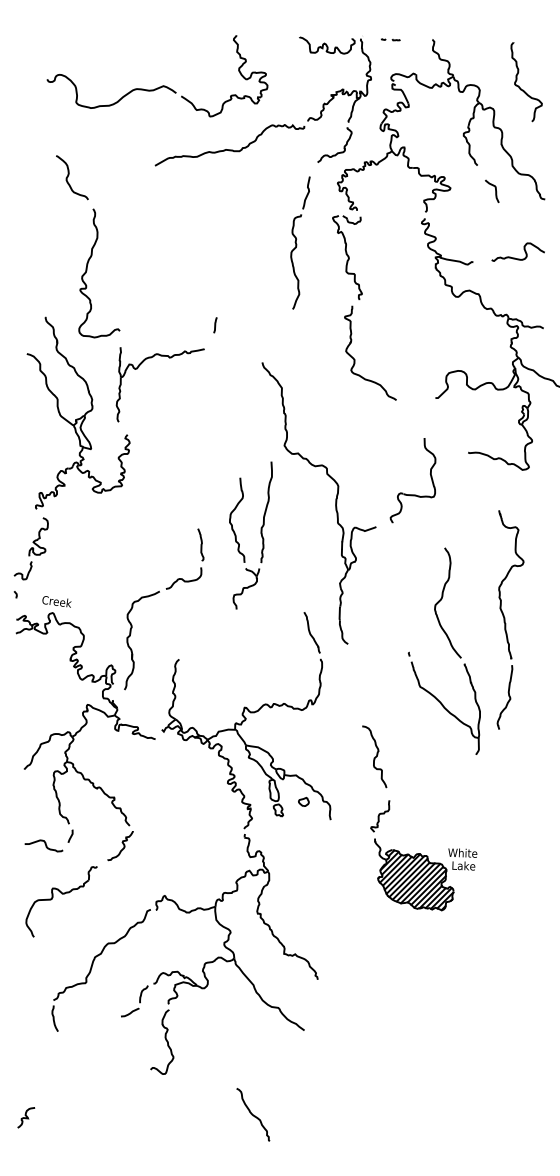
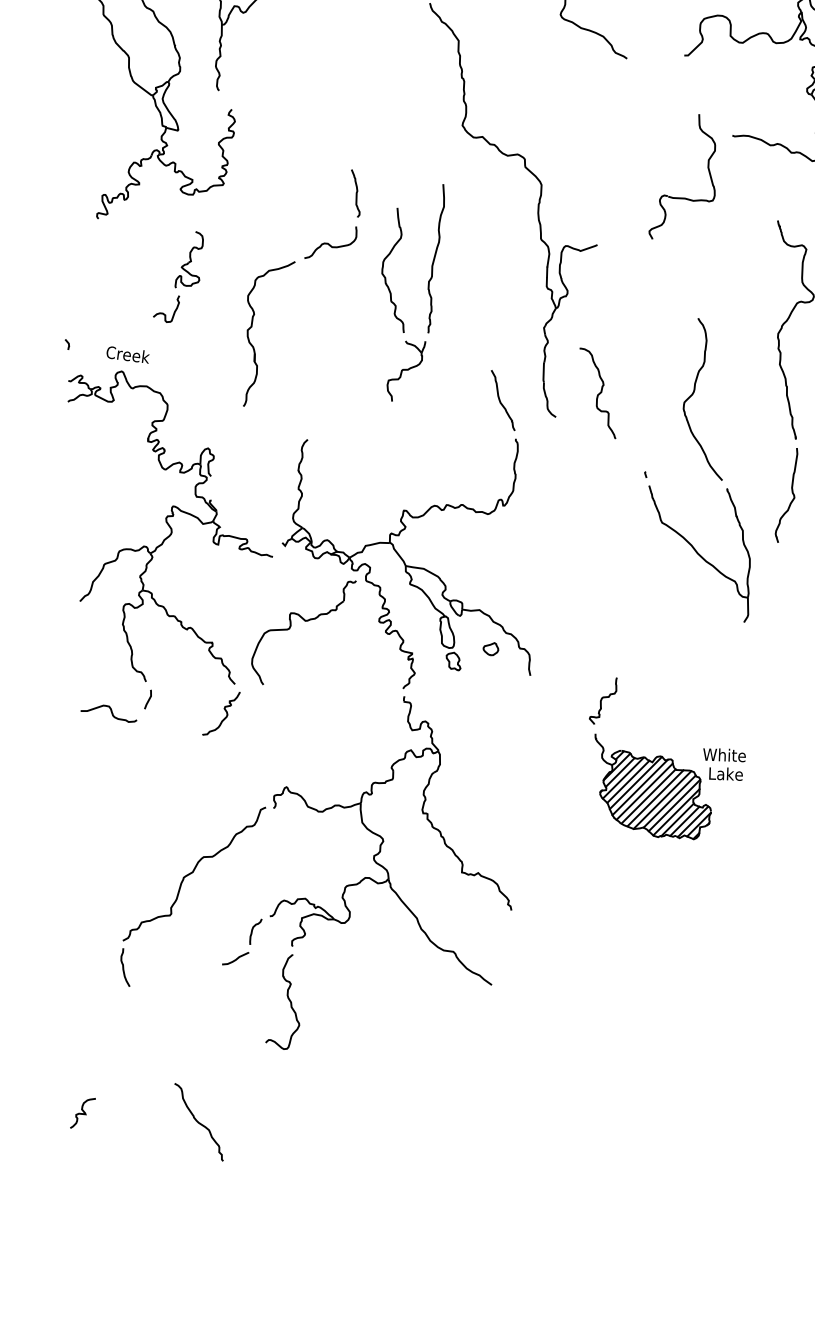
part: (412, 494) -> (681, 197), moved
part: (260, 534) -> (427, 291), moved
part: (30, 548) -> (177, 276), moved
part: (156, 594) -> (290, 266), moved
part: (451, 647) -> (707, 464), moved
curve: (375, 756) -> (599, 392), moved
part: (423, 855) -> (666, 758), moved
part: (62, 894) -> (305, 622), moved
curve: (253, 1114) -> (199, 1121), moved

